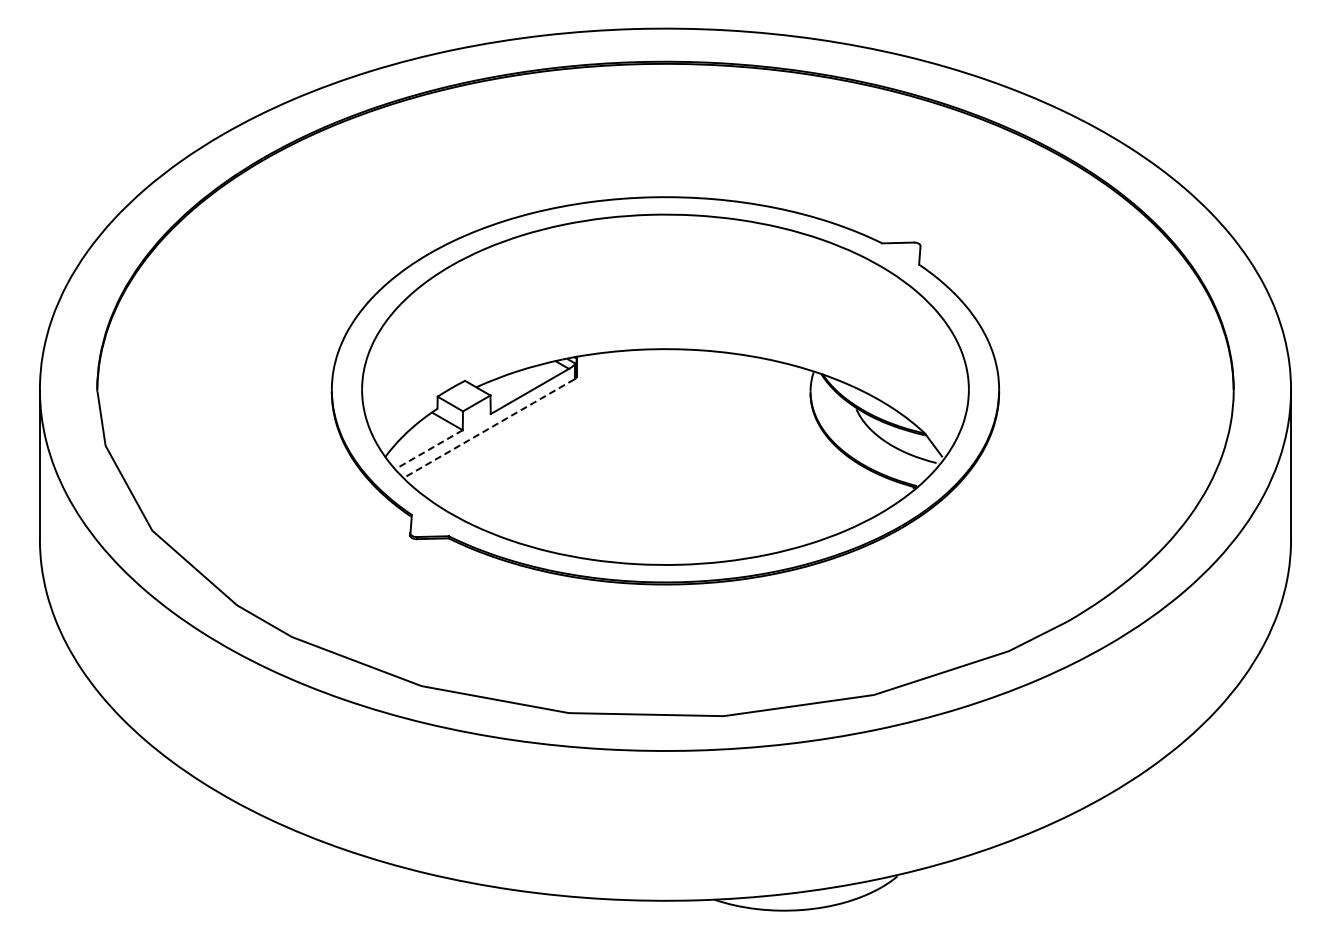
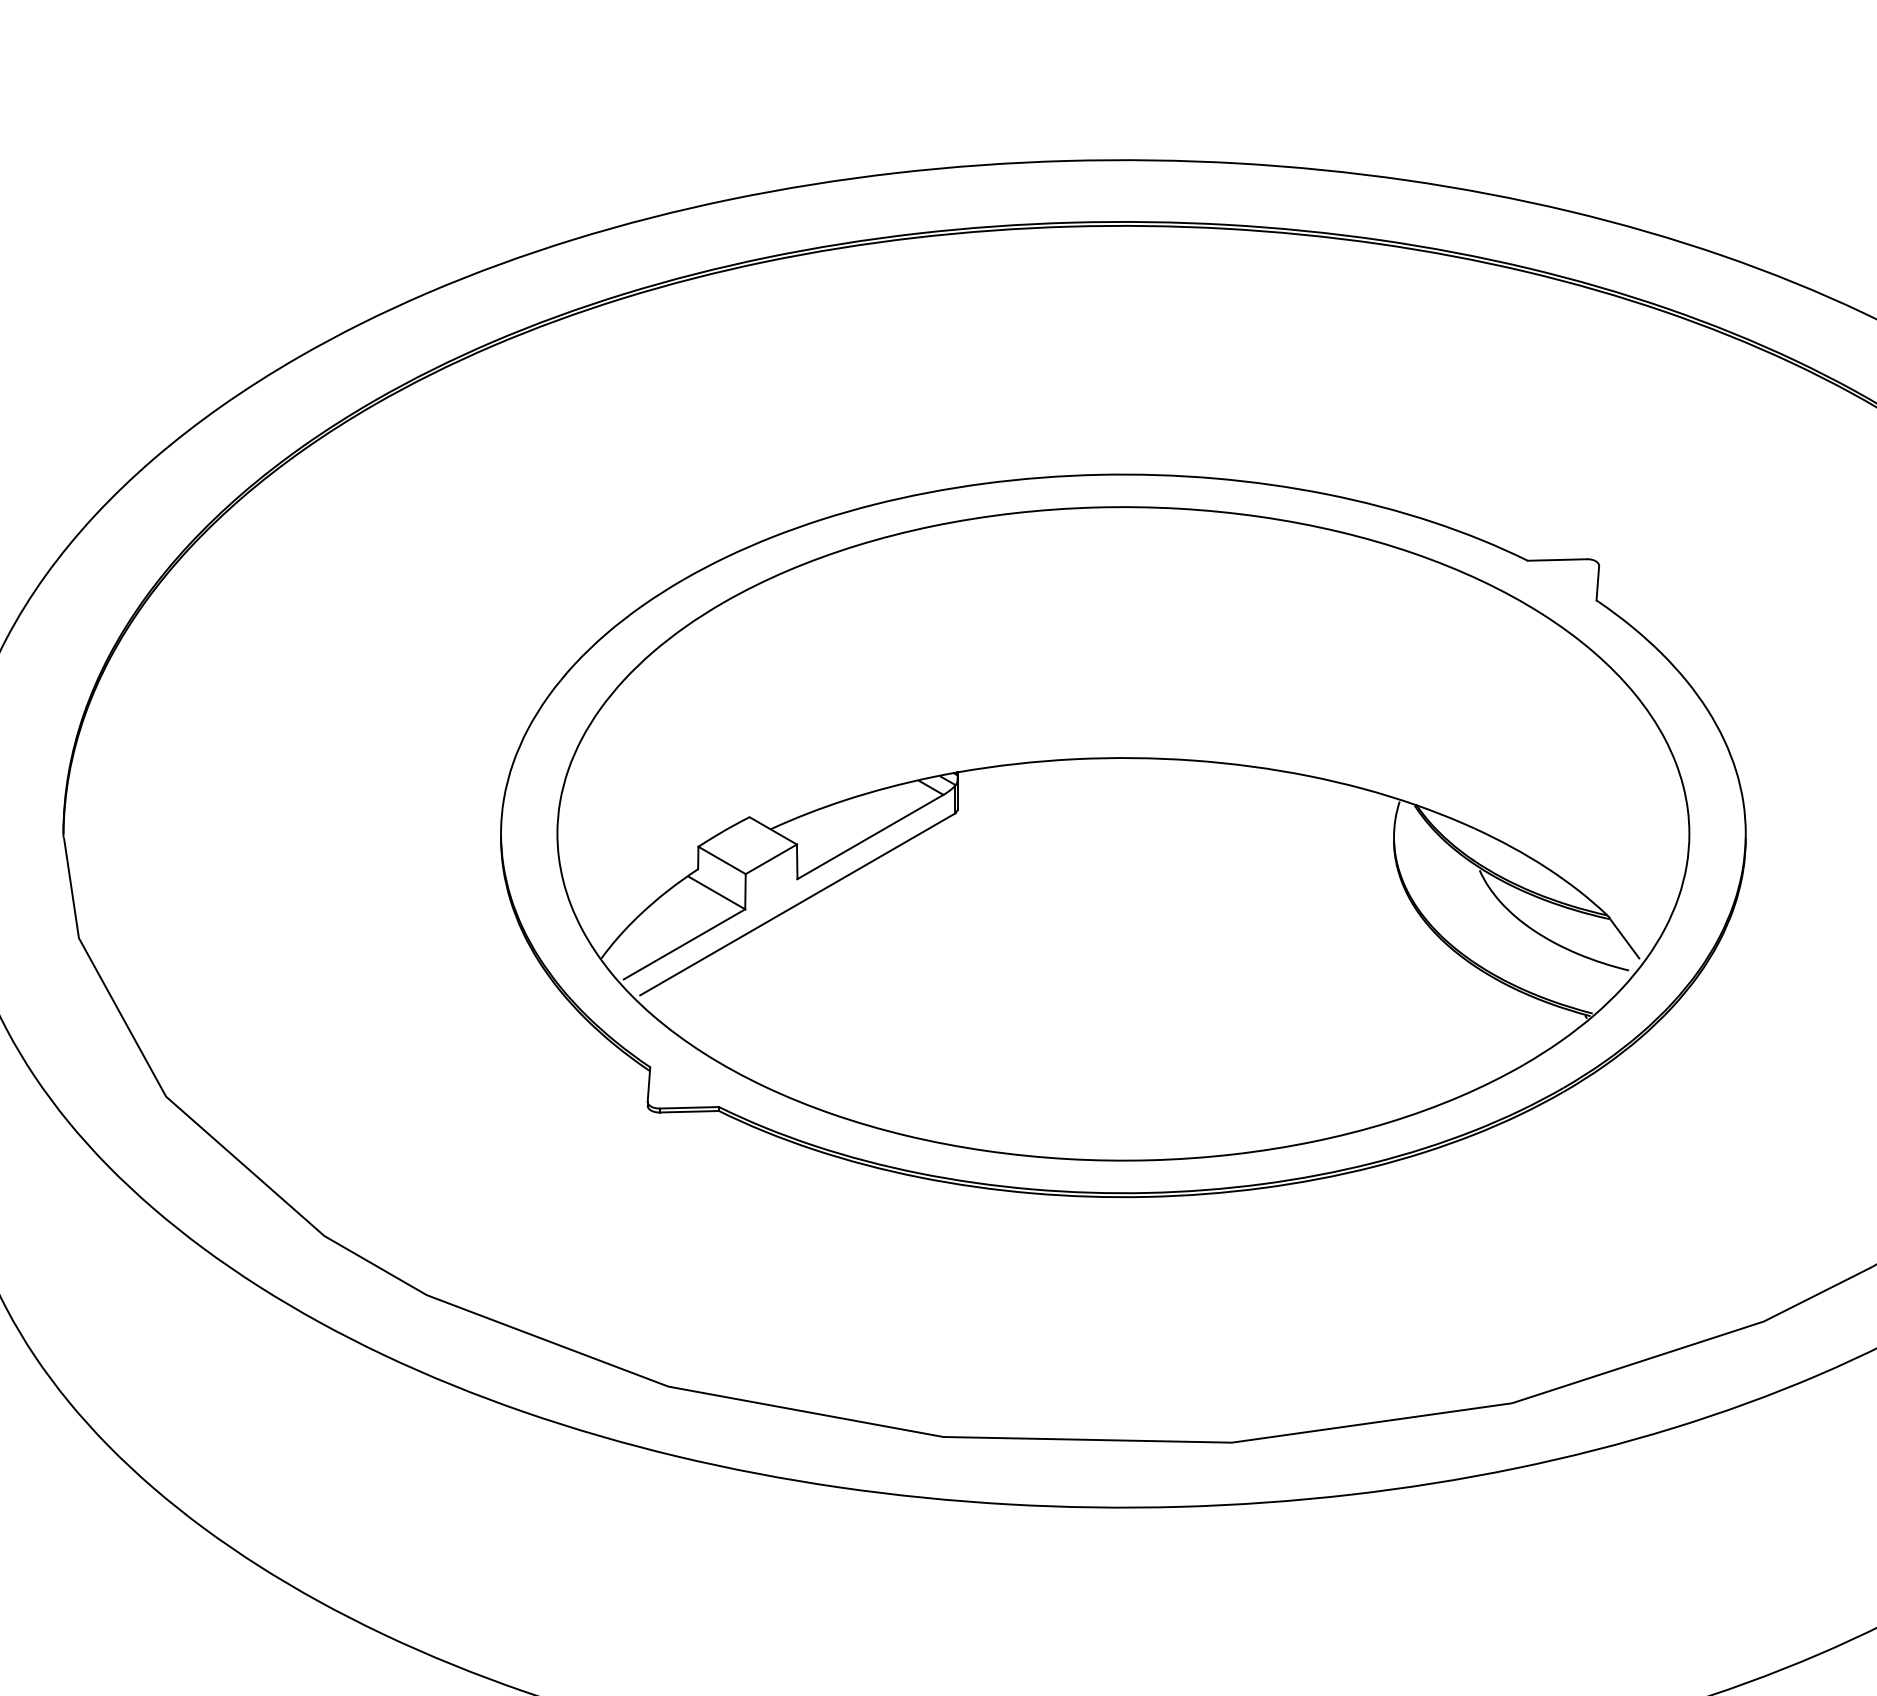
line: (490, 427) -> (796, 904), dashed -> solid
line: (430, 449) -> (685, 945), dashed -> solid

